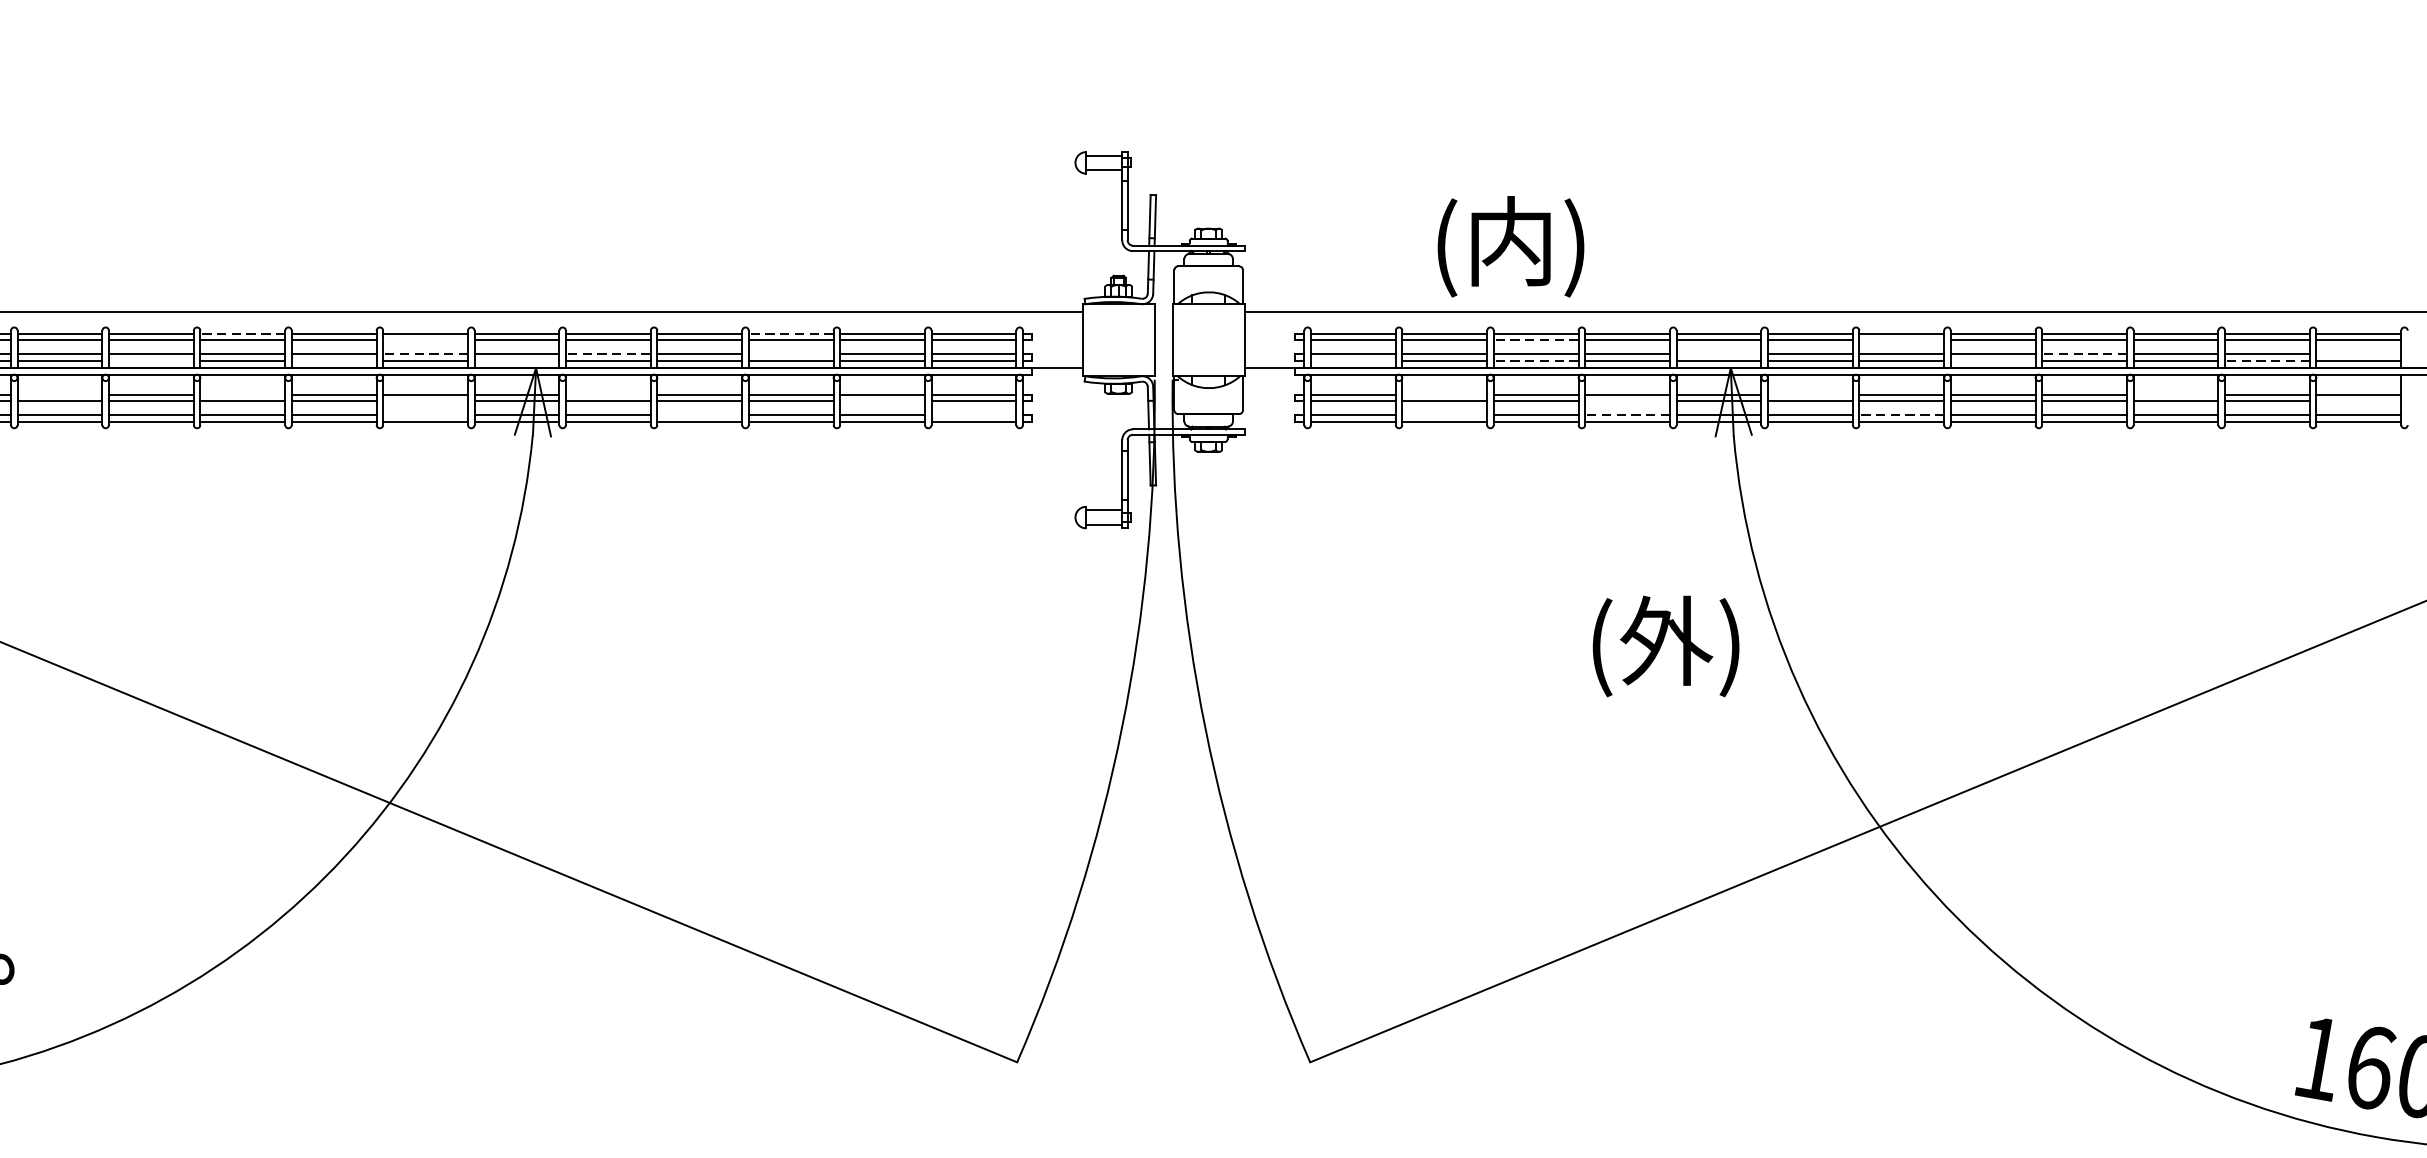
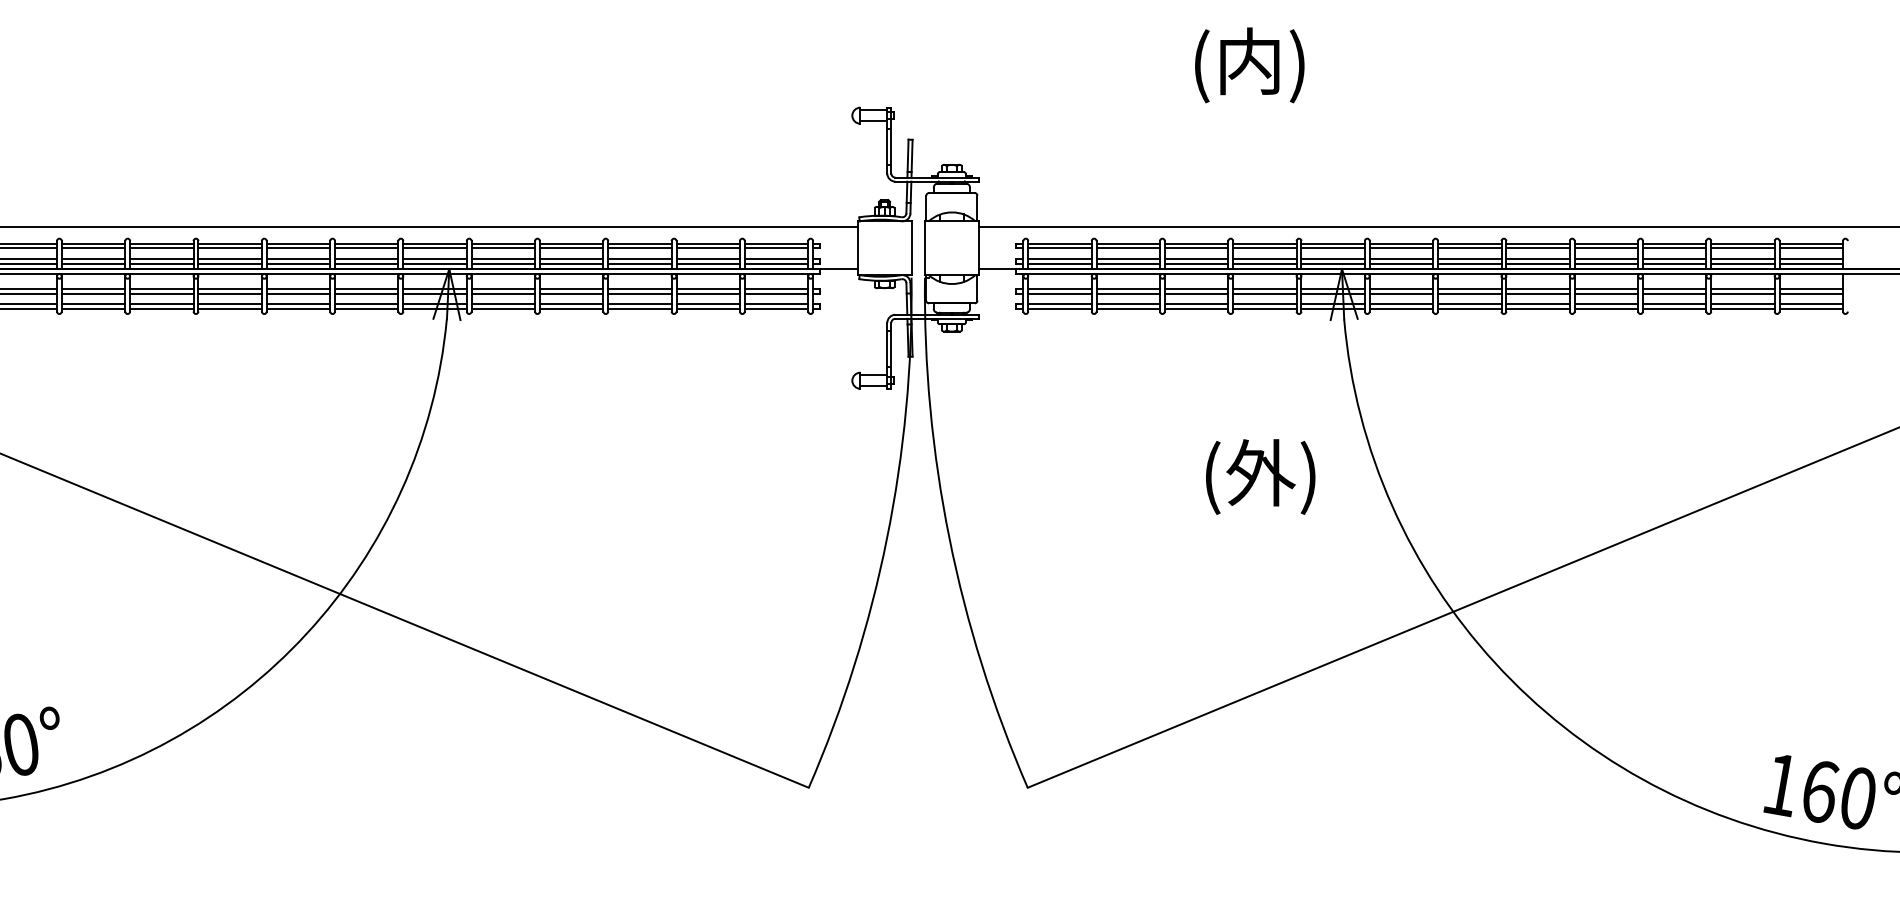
text: (1510, 246) -> (1249, 65), moved
line: (243, 333) -> (230, 243), dashed -> solid
line: (790, 333) -> (639, 243), dashed -> solid
line: (425, 340) -> (366, 248), added
line: (1536, 340) -> (1196, 248), dashed -> solid
line: (1901, 340) -> (1469, 248), added
line: (425, 353) -> (366, 258), dashed -> solid
line: (608, 353) -> (503, 258), dashed -> solid
line: (790, 353) -> (639, 258), added
line: (1718, 353) -> (1332, 258), added
line: (2084, 353) -> (1606, 258), dashed -> solid
line: (2359, 353) -> (1811, 258), added
line: (150, 360) -> (161, 263), added
line: (334, 360) -> (298, 263), added
line: (516, 360) -> (434, 263), added
line: (1352, 360) -> (1059, 263), added
line: (1536, 360) -> (1196, 263), dashed -> solid
line: (1992, 360) -> (1537, 263), added
line: (2266, 360) -> (1742, 263), dashed -> solid
line: (59, 395) -> (93, 289), added
line: (241, 395) -> (229, 289), added
line: (608, 395) -> (503, 289), added
line: (1445, 395) -> (1128, 289), added
line: (1810, 395) -> (1401, 289), added
line: (2175, 395) -> (1674, 289), added
line: (425, 400) -> (366, 293), added
line: (881, 400) -> (707, 293), added
line: (1627, 400) -> (1264, 293), added
line: (2359, 400) -> (1811, 293), added
line: (425, 415) -> (366, 304), added
line: (699, 415) -> (571, 304), added
line: (973, 415) -> (776, 304), added
line: (1445, 415) -> (1128, 304), added
line: (1627, 415) -> (1264, 304), dashed -> solid
line: (1901, 415) -> (1469, 304), dashed -> solid
text: (1665, 645) -> (1260, 476), moved

